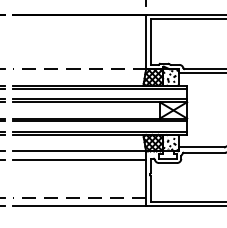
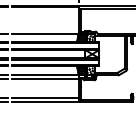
line: (79, 68) -> (45, 33), dashed -> solid
line: (79, 197) -> (45, 97), dashed -> solid

